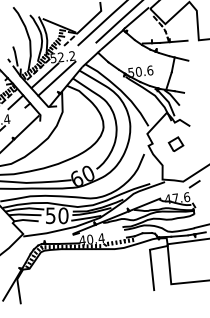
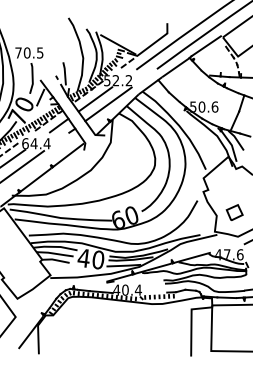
part: (175, 144) -> (234, 212), moved
text: (50, 215) -> (83, 257), 50 -> 40

